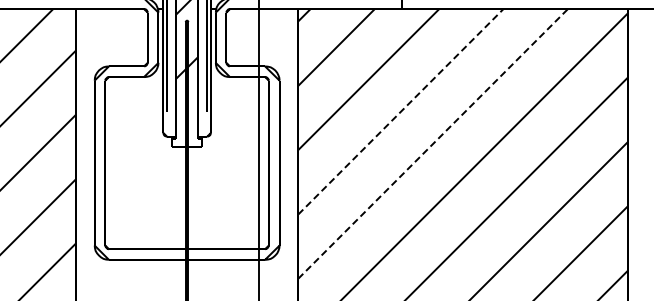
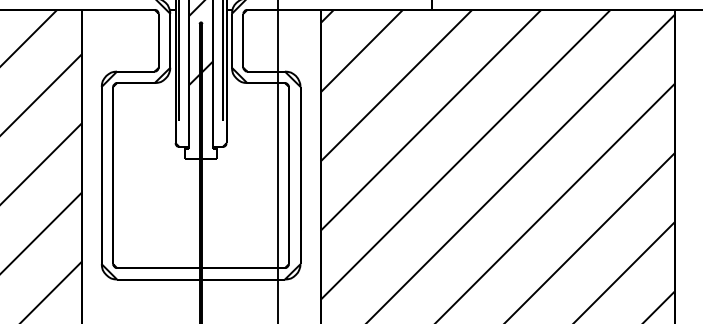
line: (401, 111) -> (431, 120), dashed -> solid
line: (433, 143) -> (466, 154), dashed -> solid

